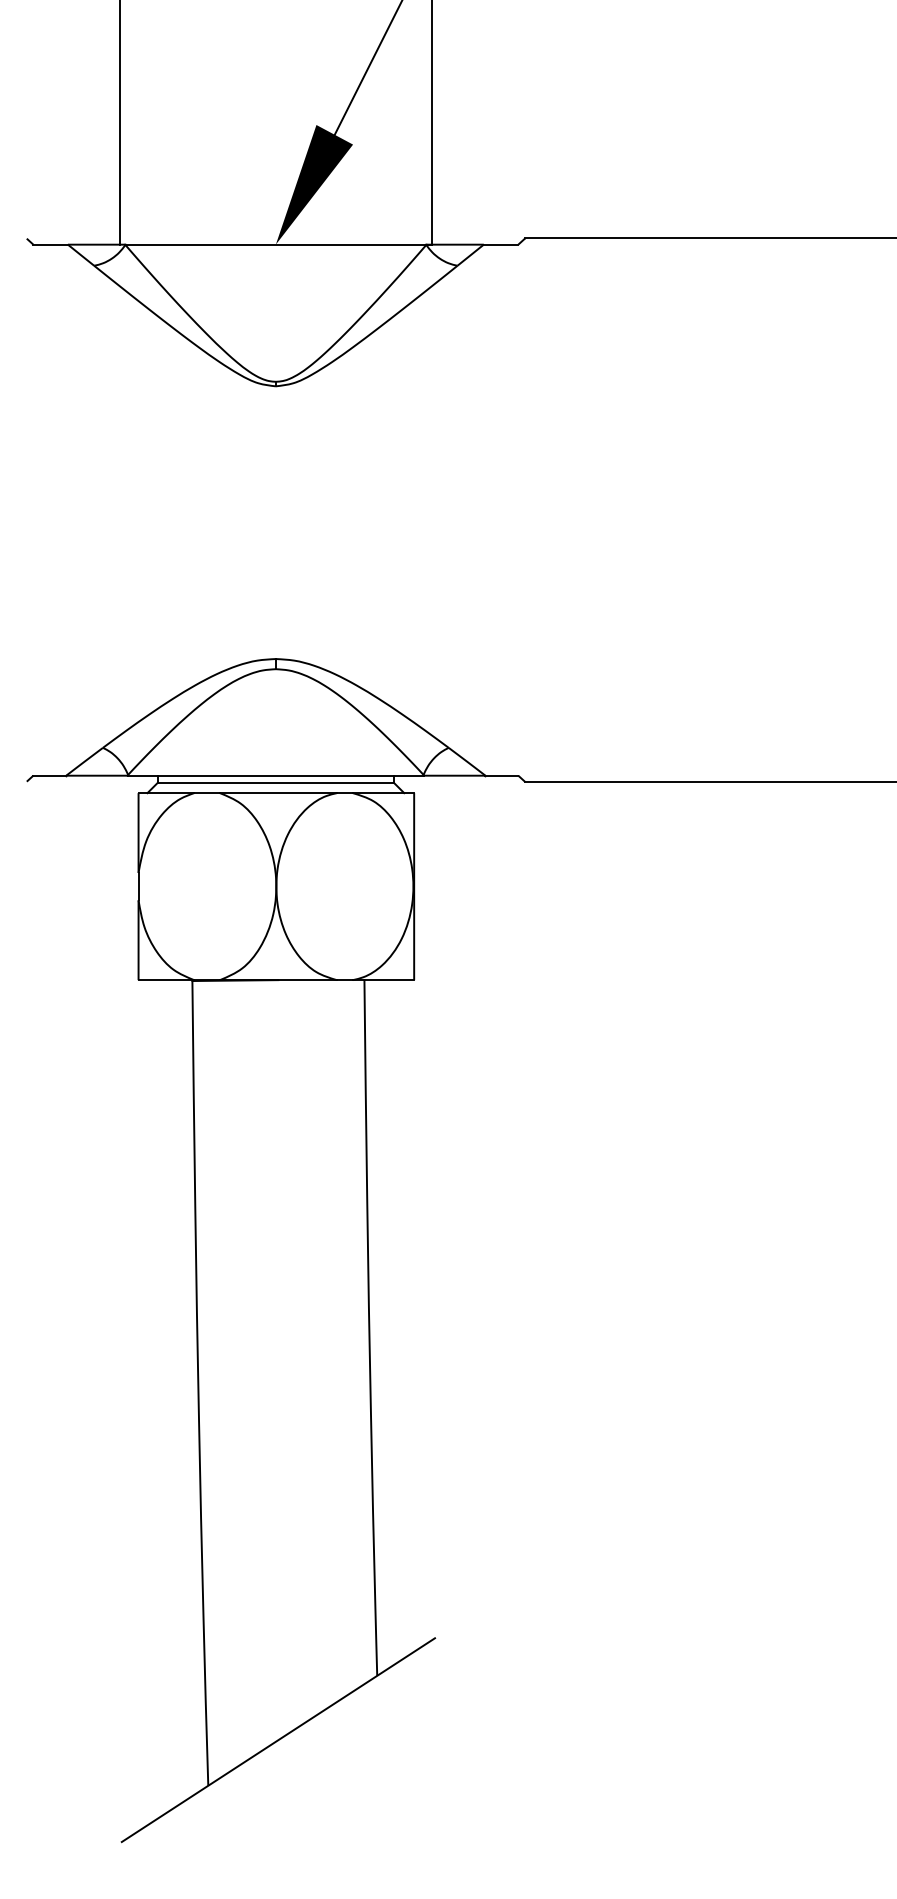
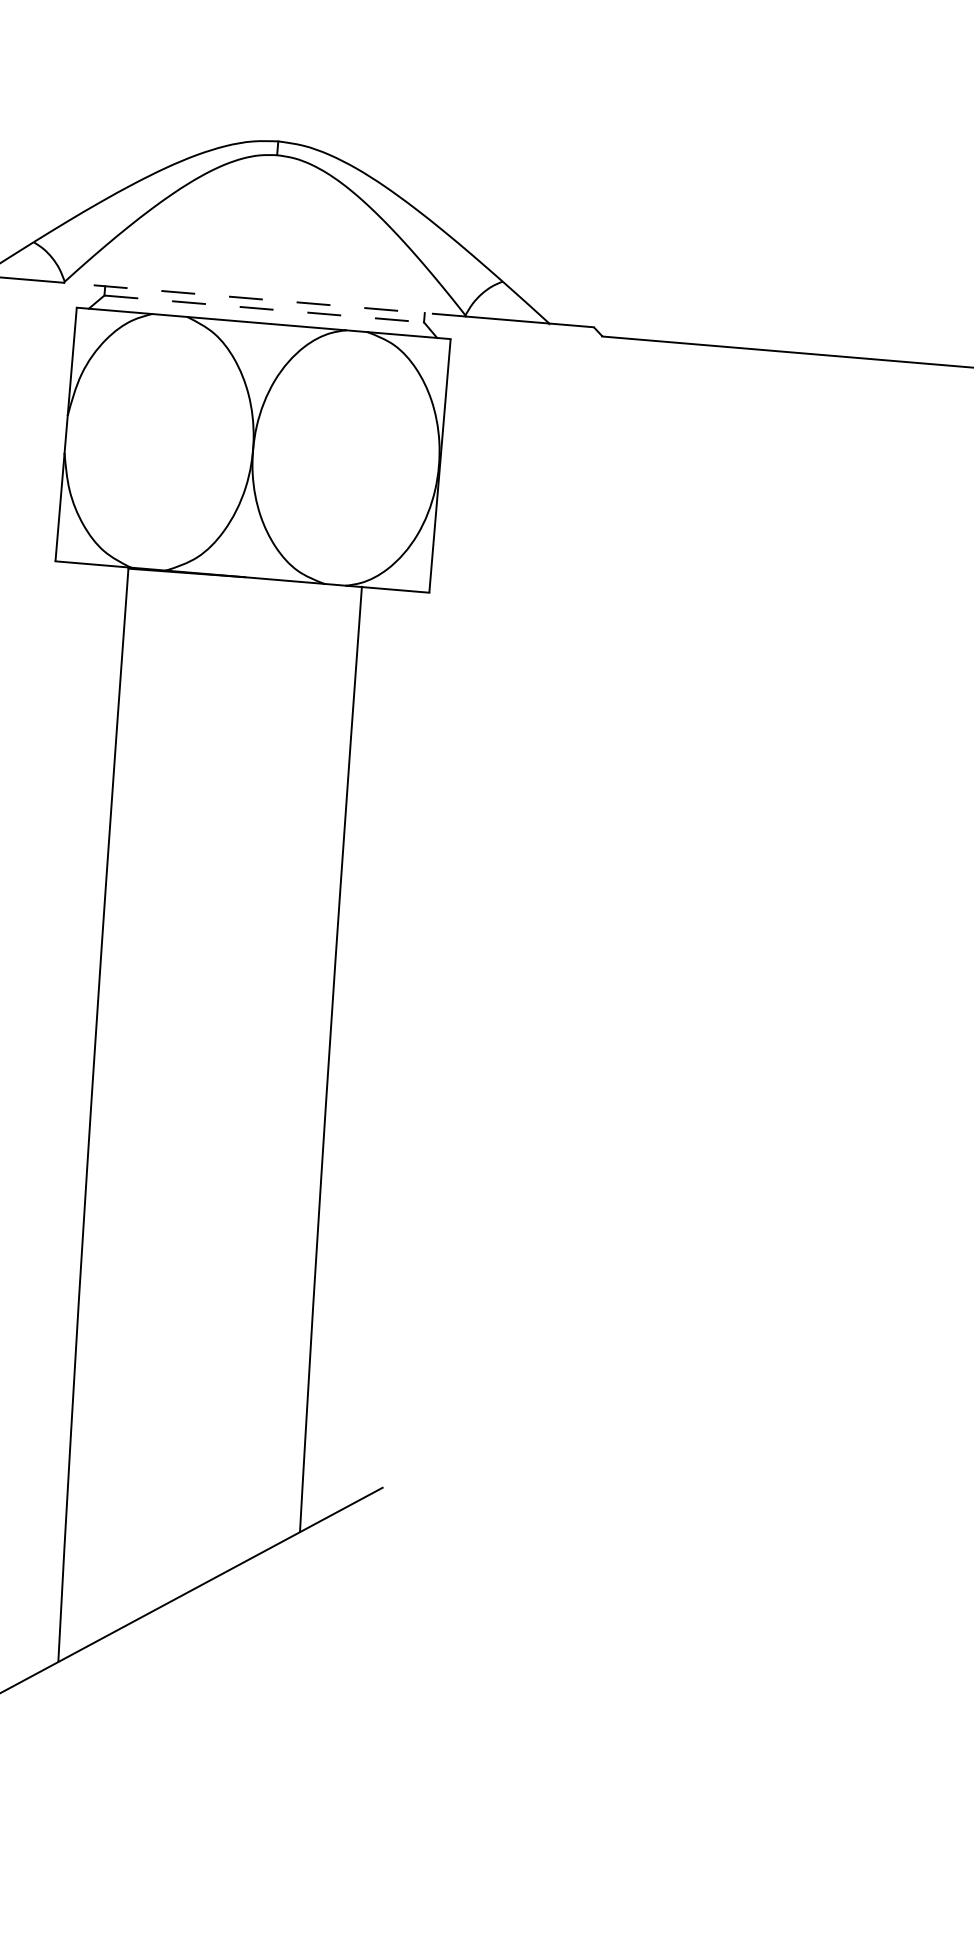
line: (275, 775) -> (264, 299), solid -> dashed
line: (275, 782) -> (263, 308), solid -> dashed

